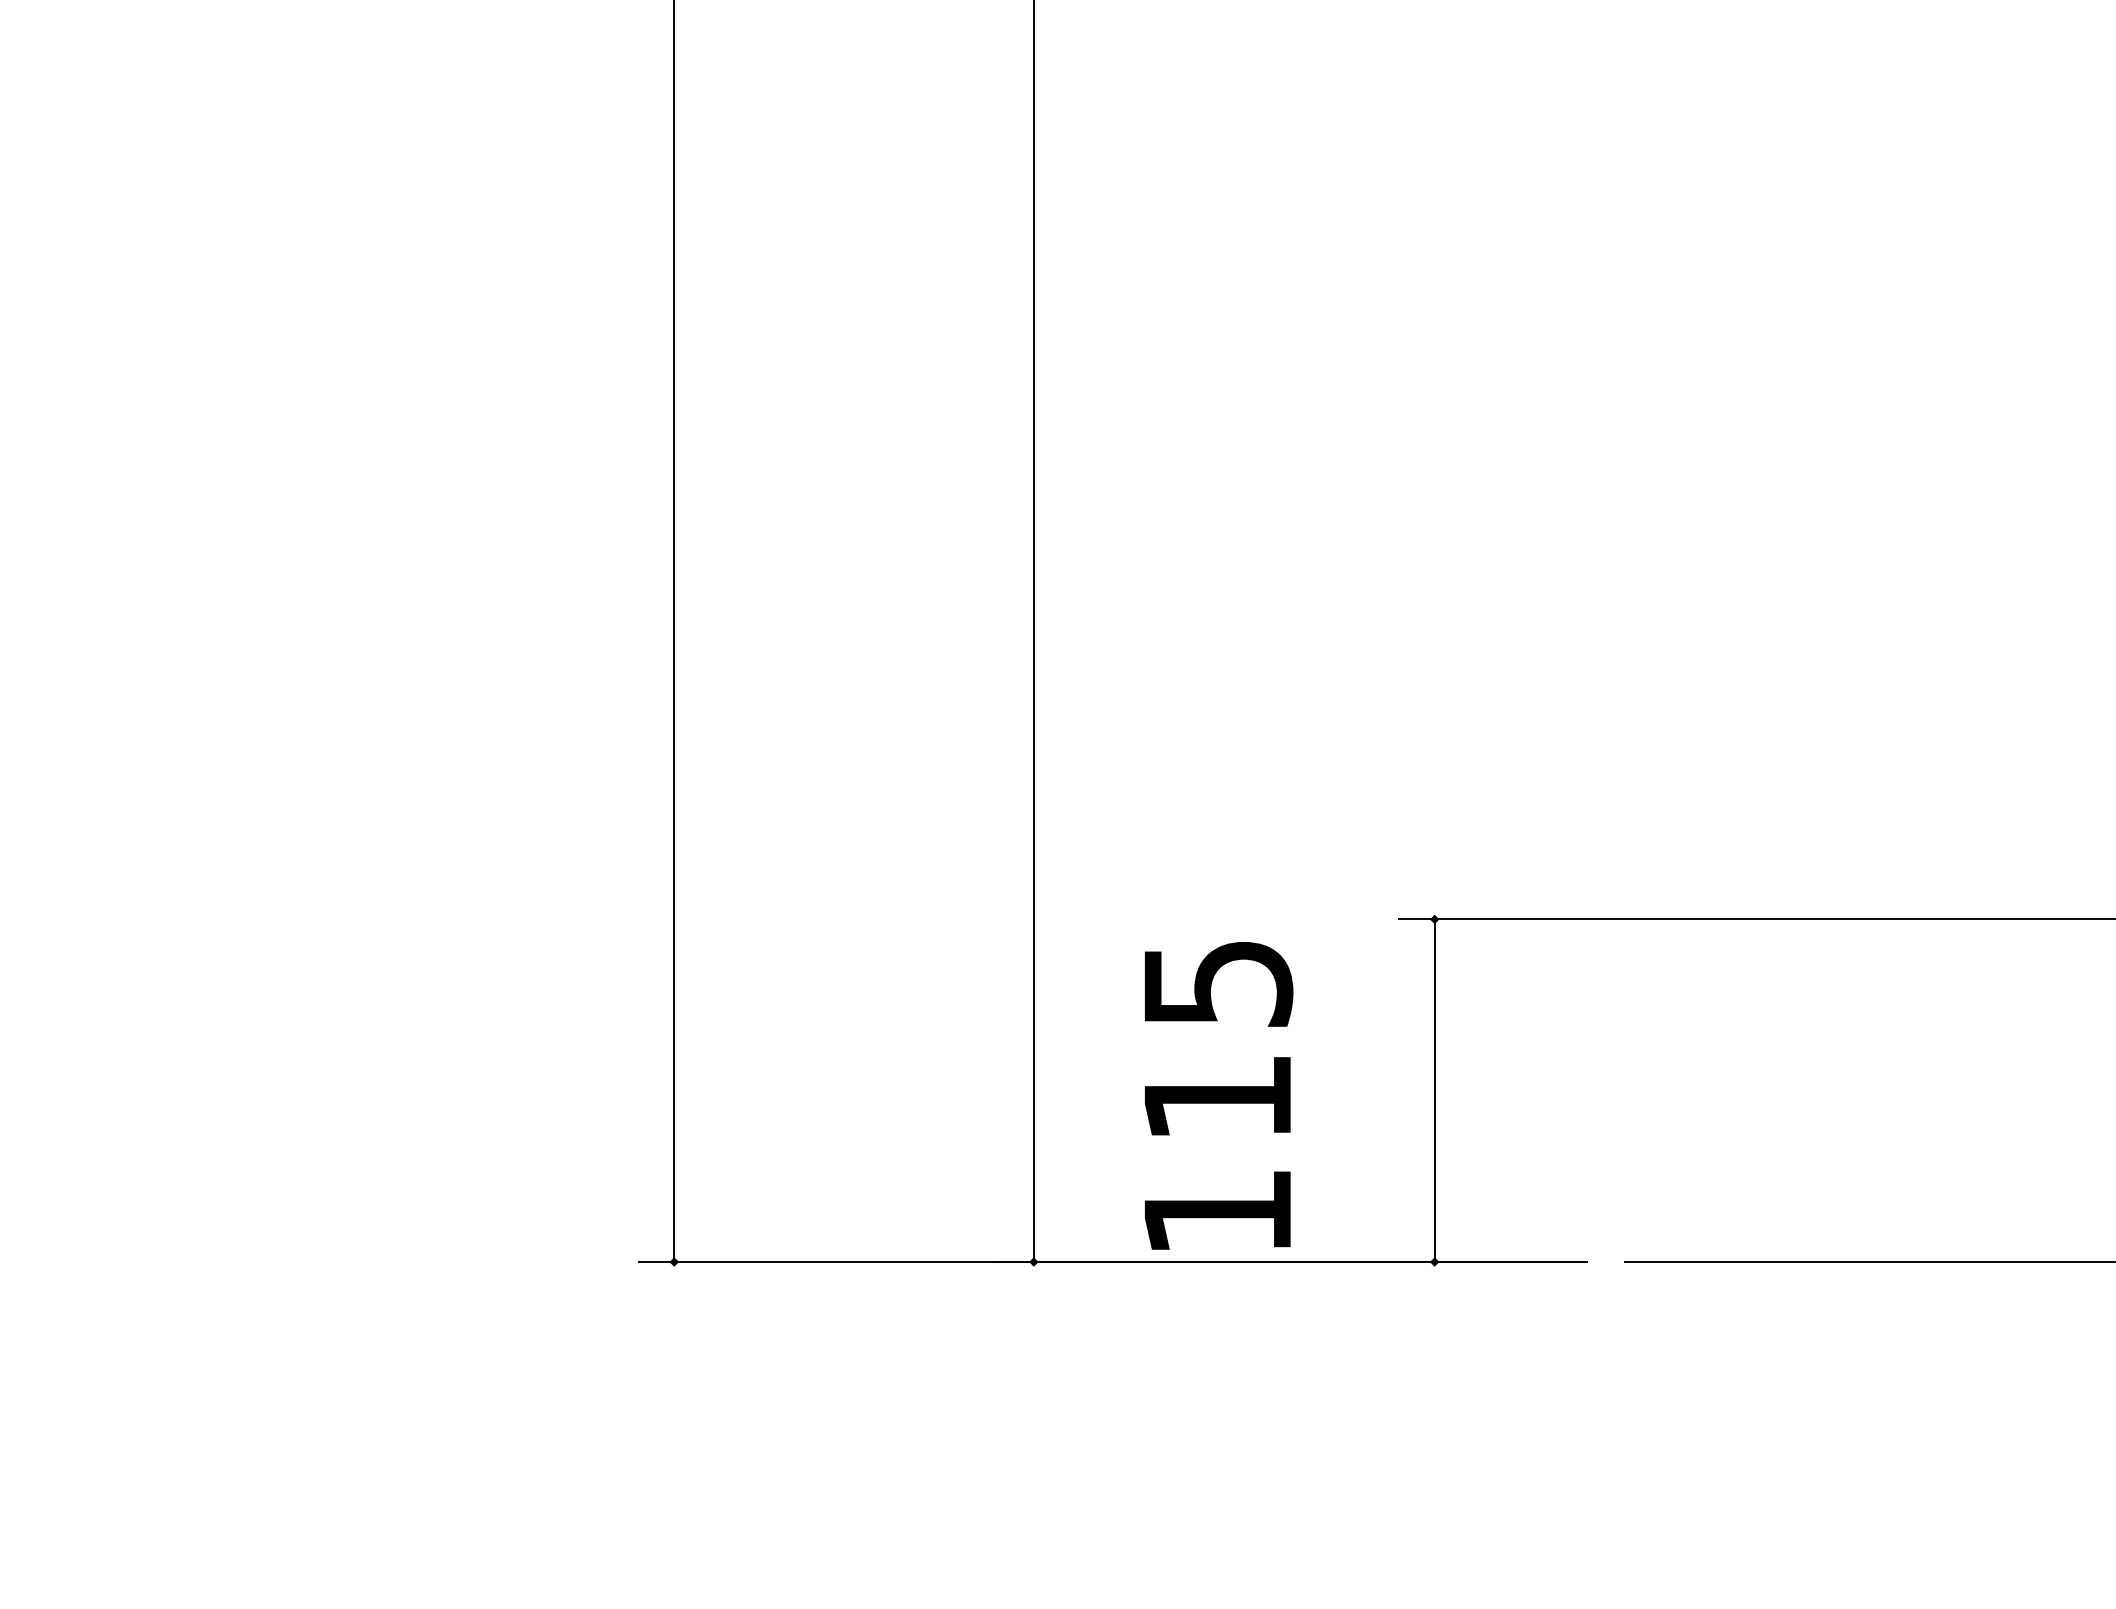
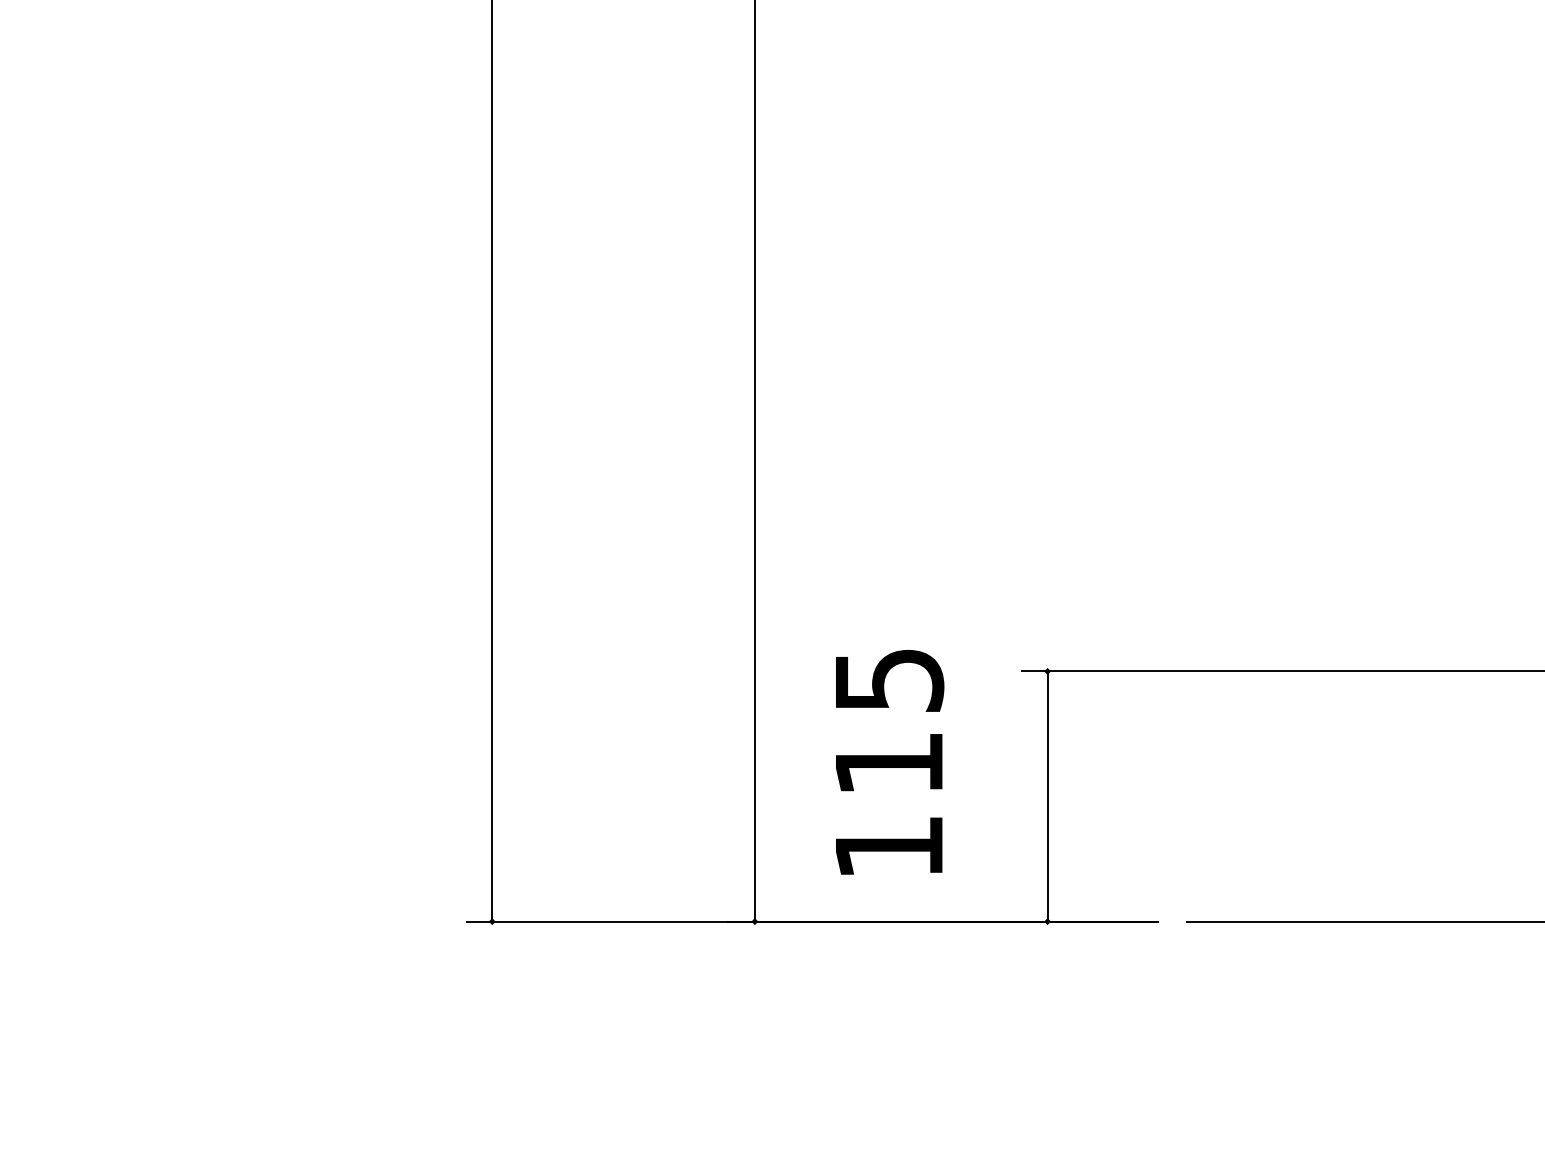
text: (1219, 1095) -> (890, 762), moved

